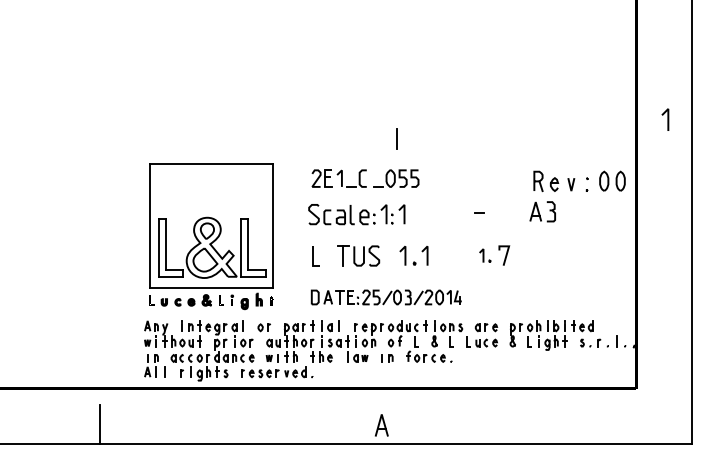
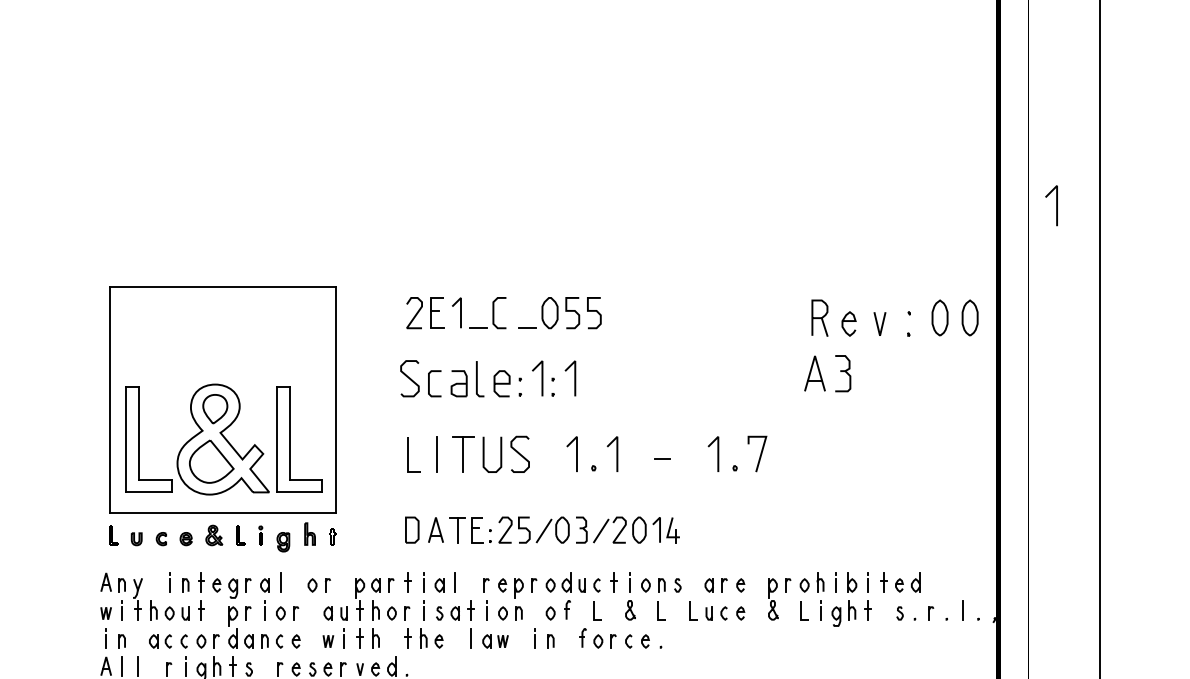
line: (396, 138) -> (436, 453), moved
line: (479, 212) -> (662, 458), moved
part: (484, 255) -> (721, 453), size x1.43

